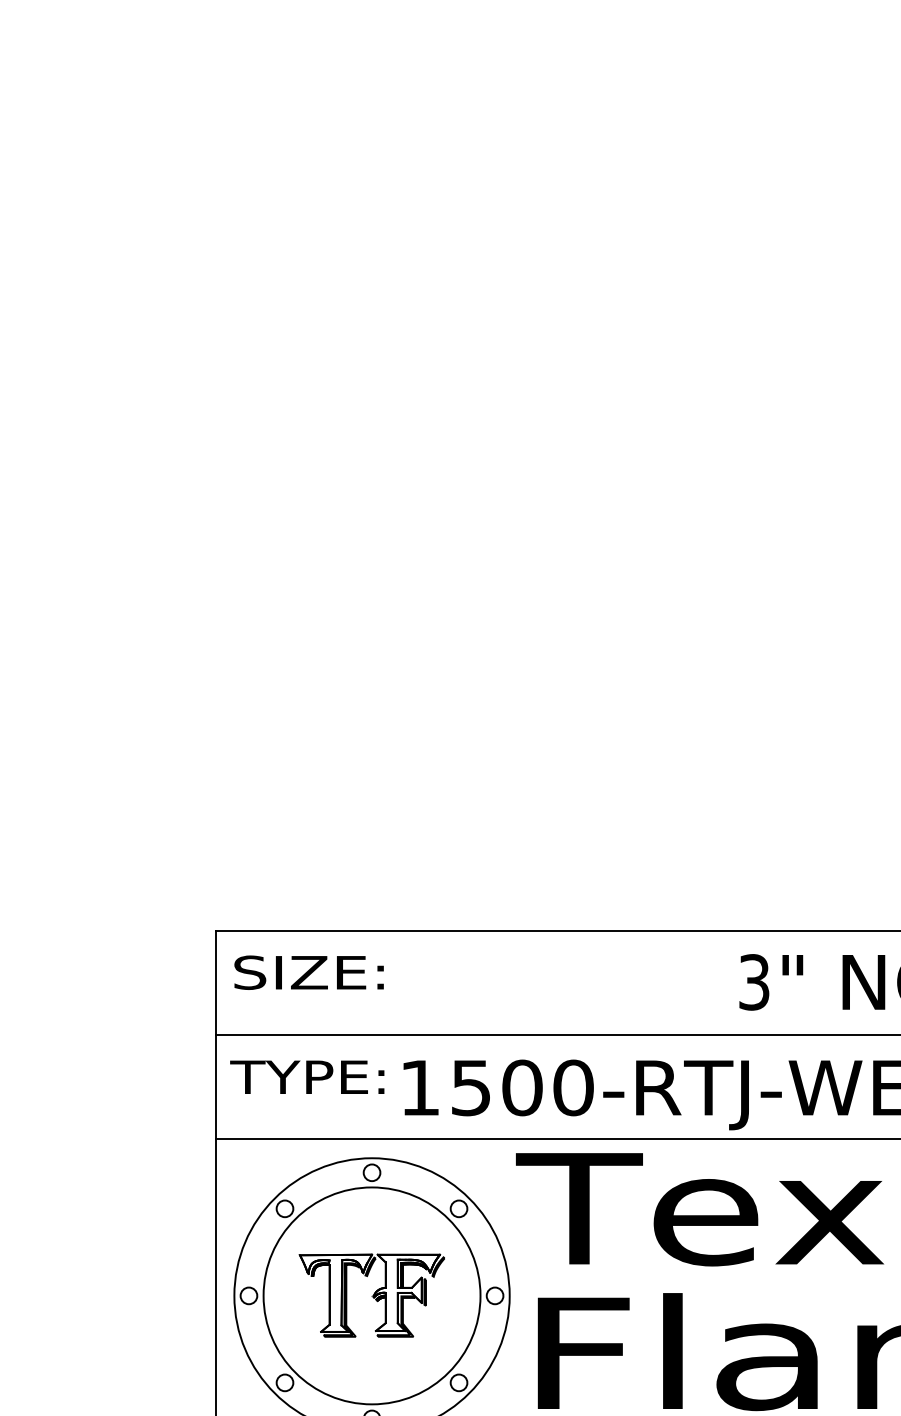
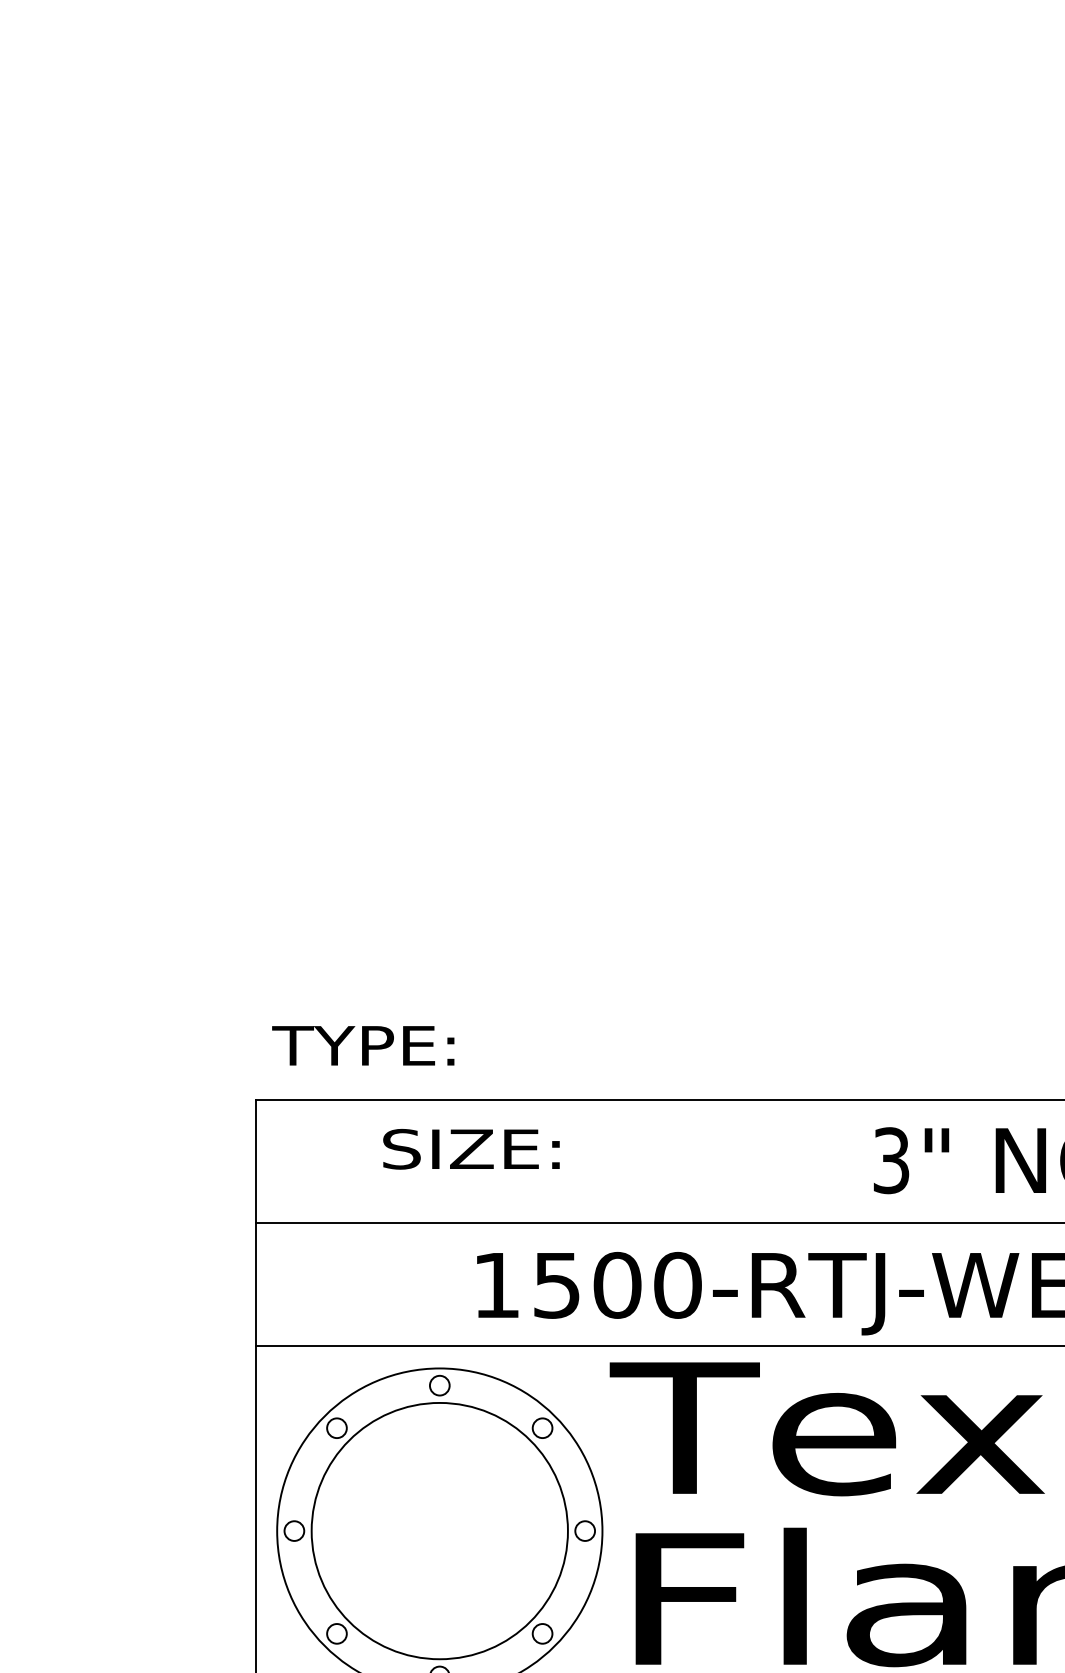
text: (309, 972) -> (471, 1149), moved
text: (307, 1077) -> (363, 1045), moved
part: (371, 1295) -> (439, 1530), removed

